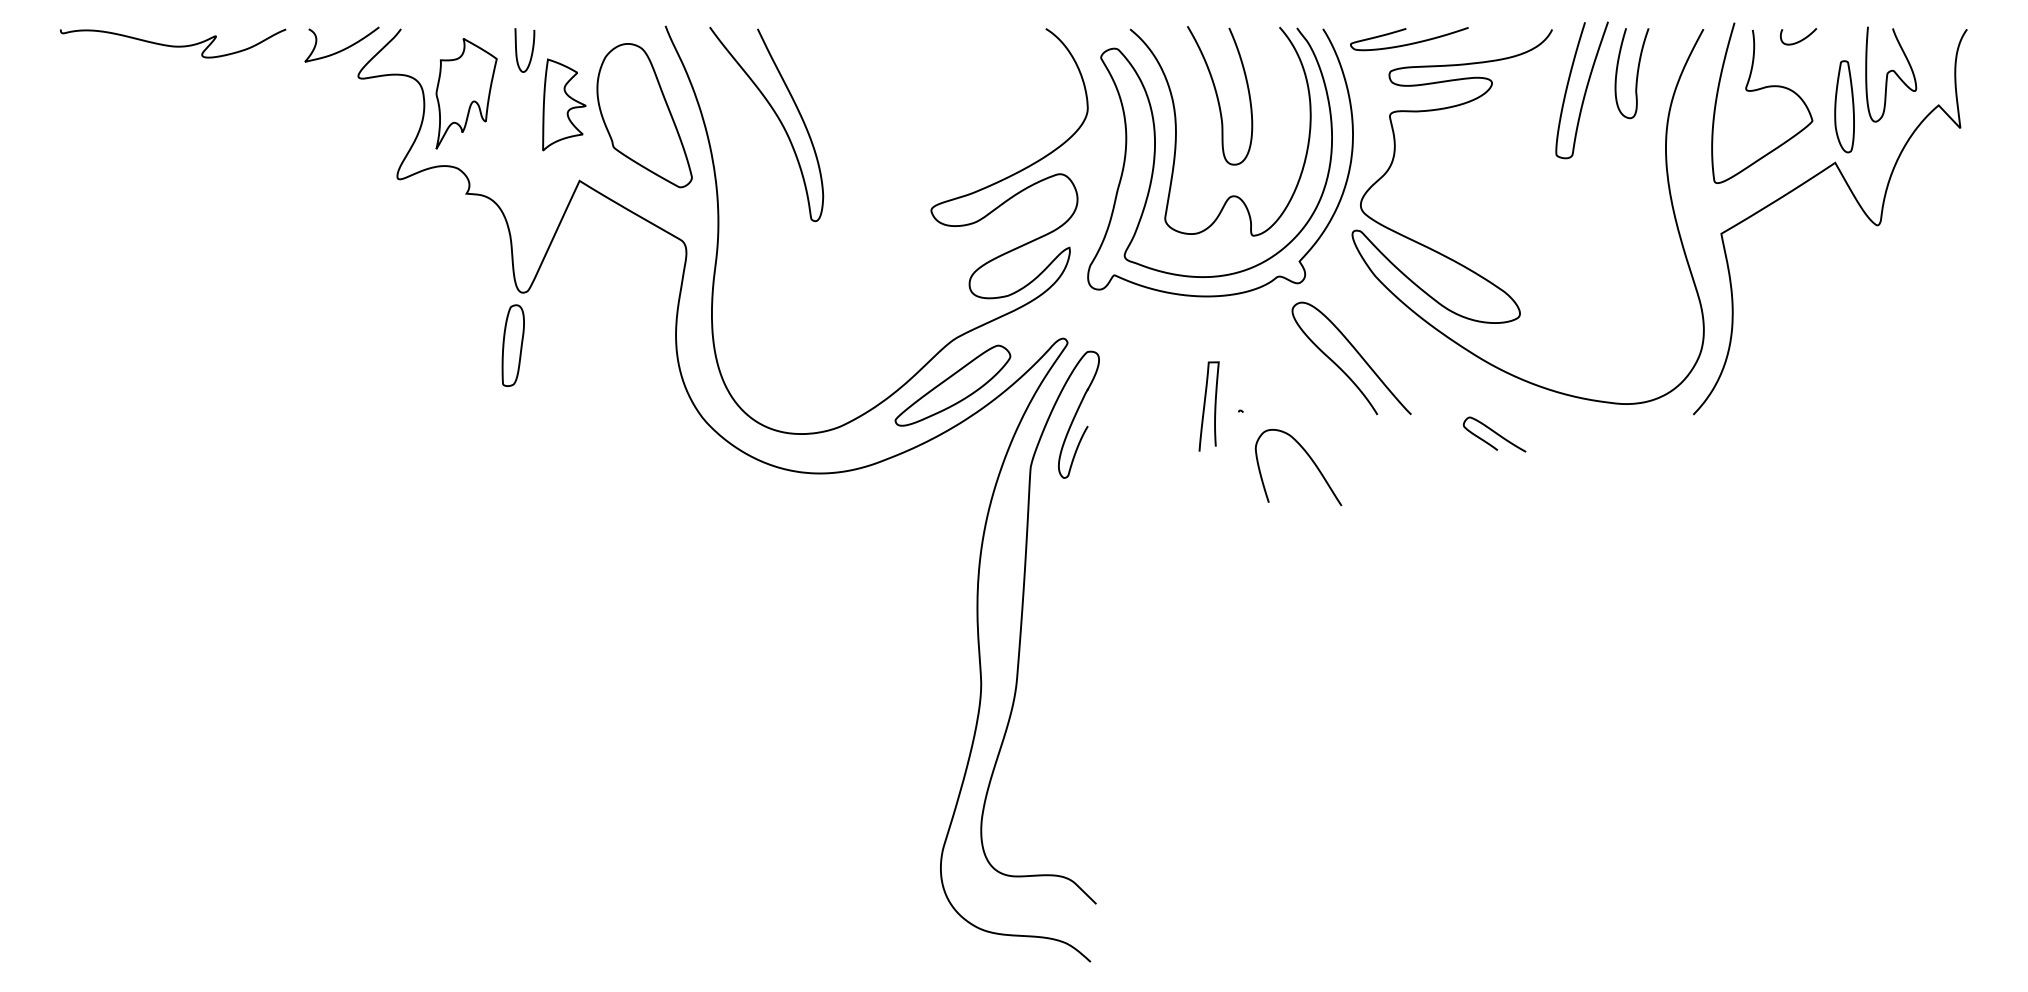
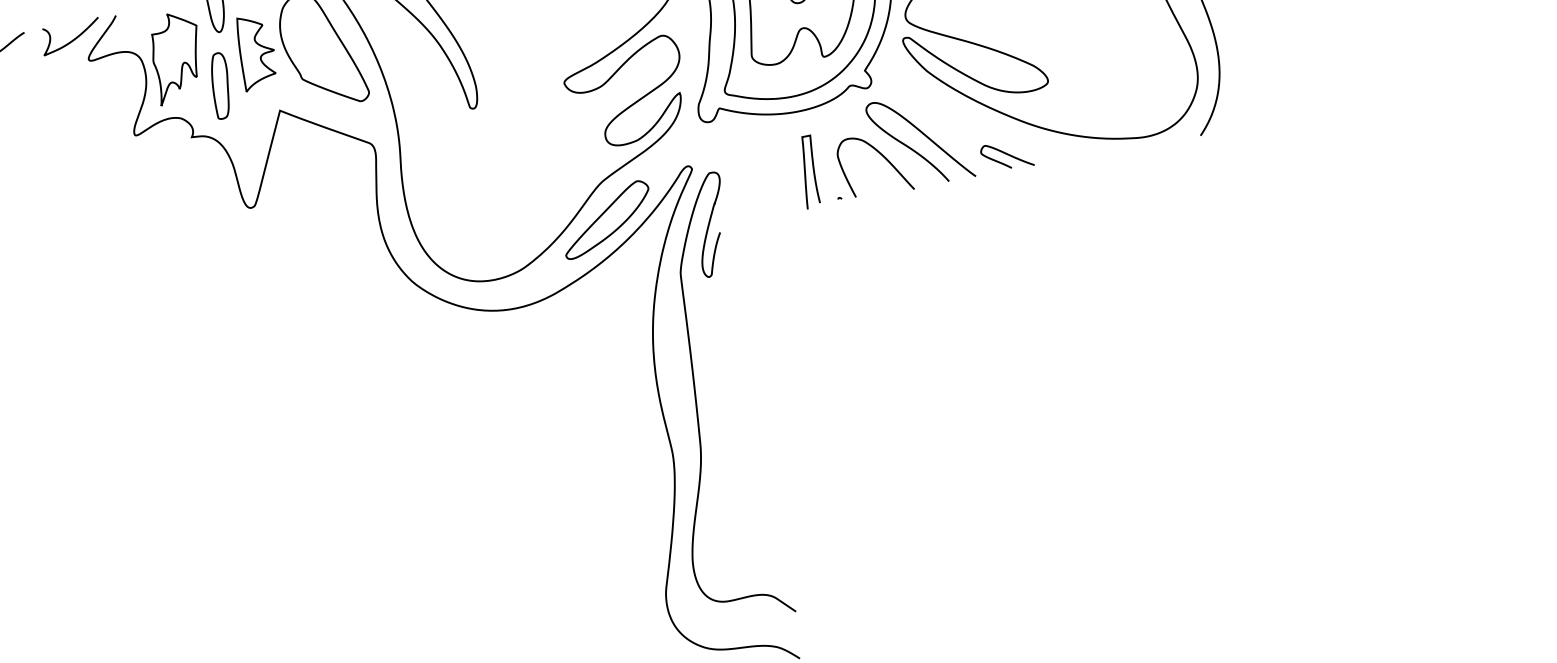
part: (512, 345) -> (220, 85), moved
curve: (1205, 406) -> (806, 172), moved
curve: (1494, 433) -> (1006, 155), moved
curve: (1309, 458) -> (882, 156), moved

